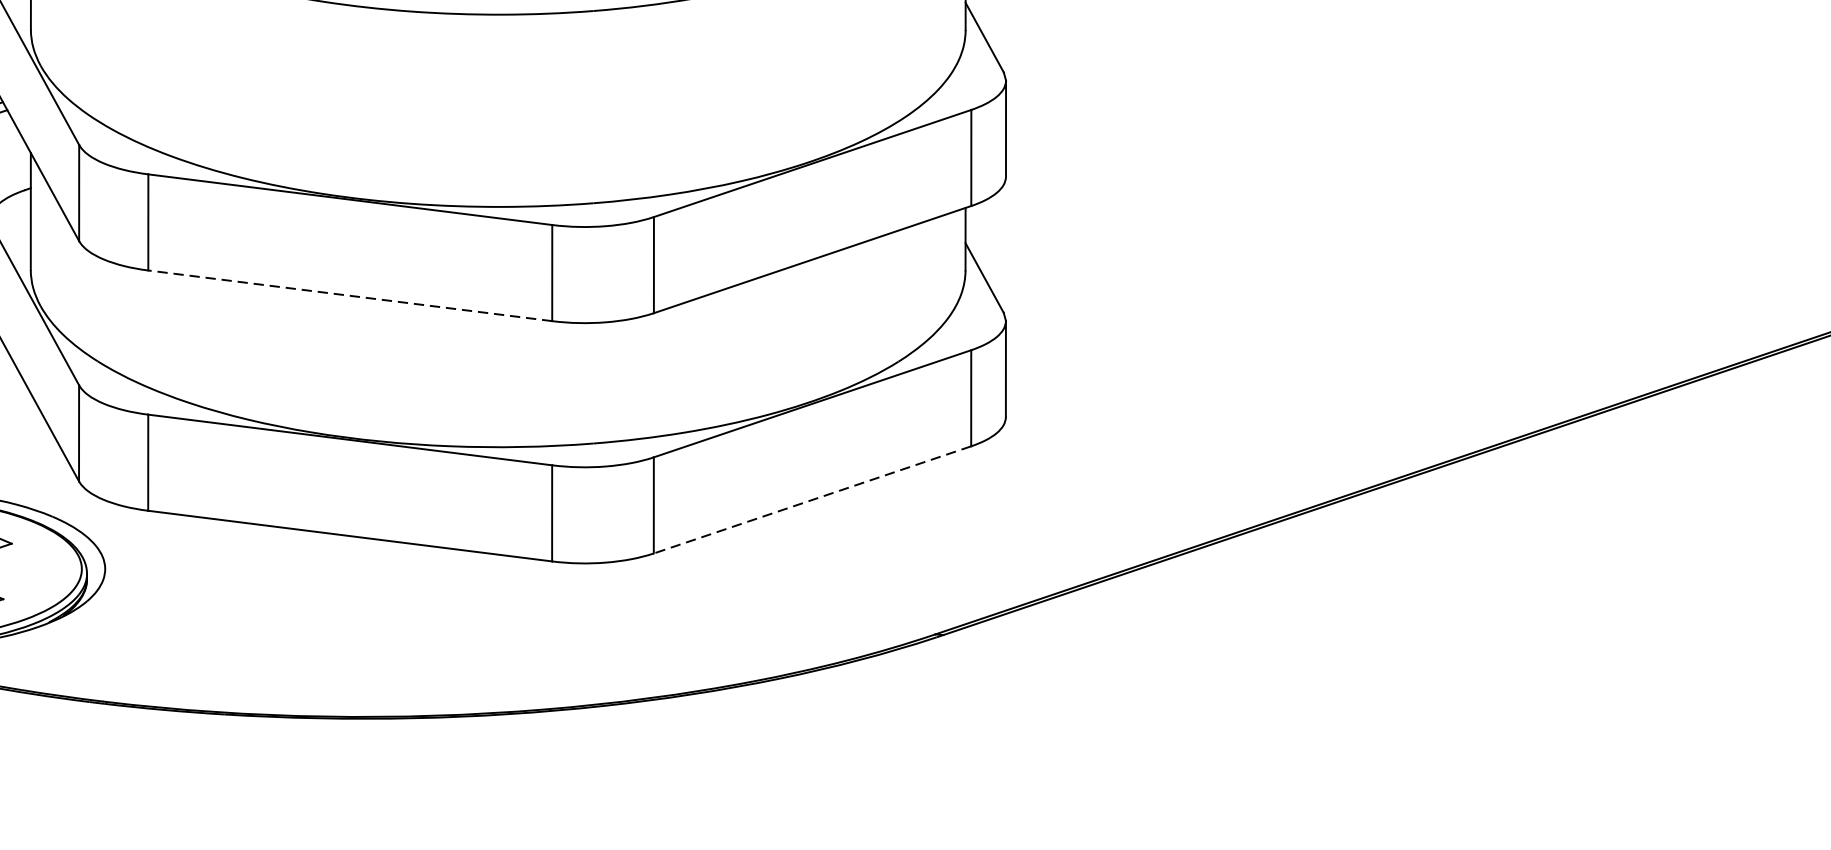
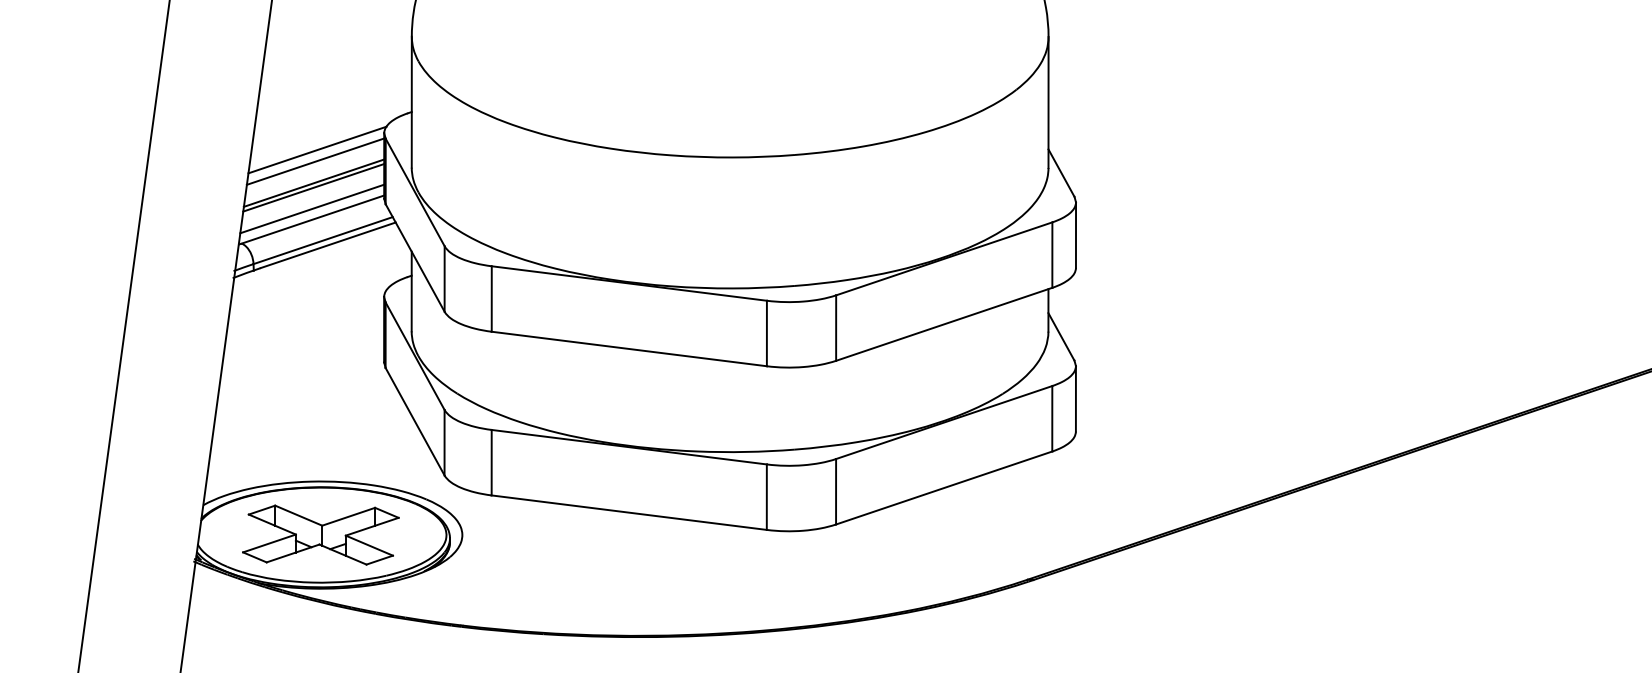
line: (350, 296) -> (629, 349), dashed -> solid
line: (811, 500) -> (943, 488), dashed -> solid

